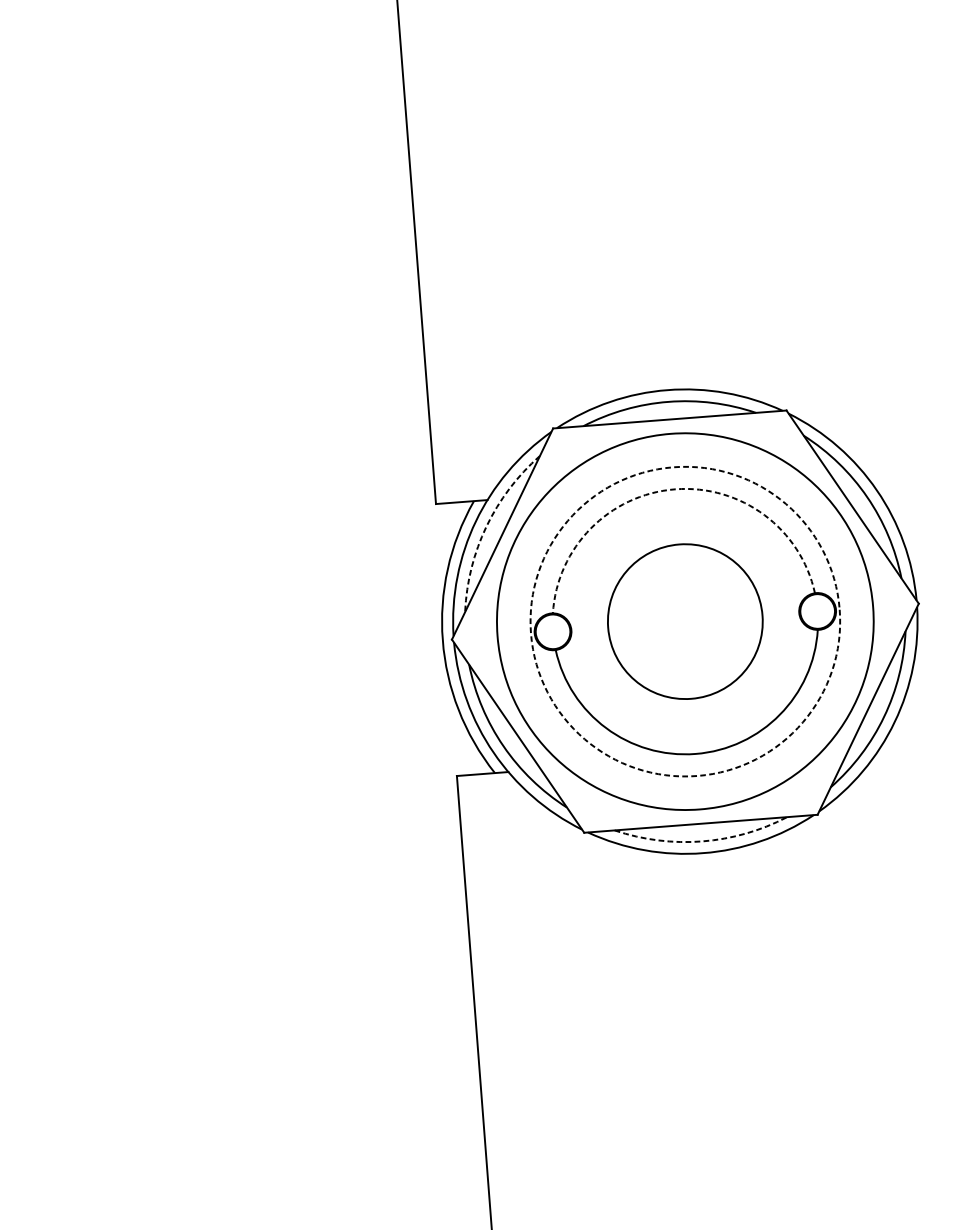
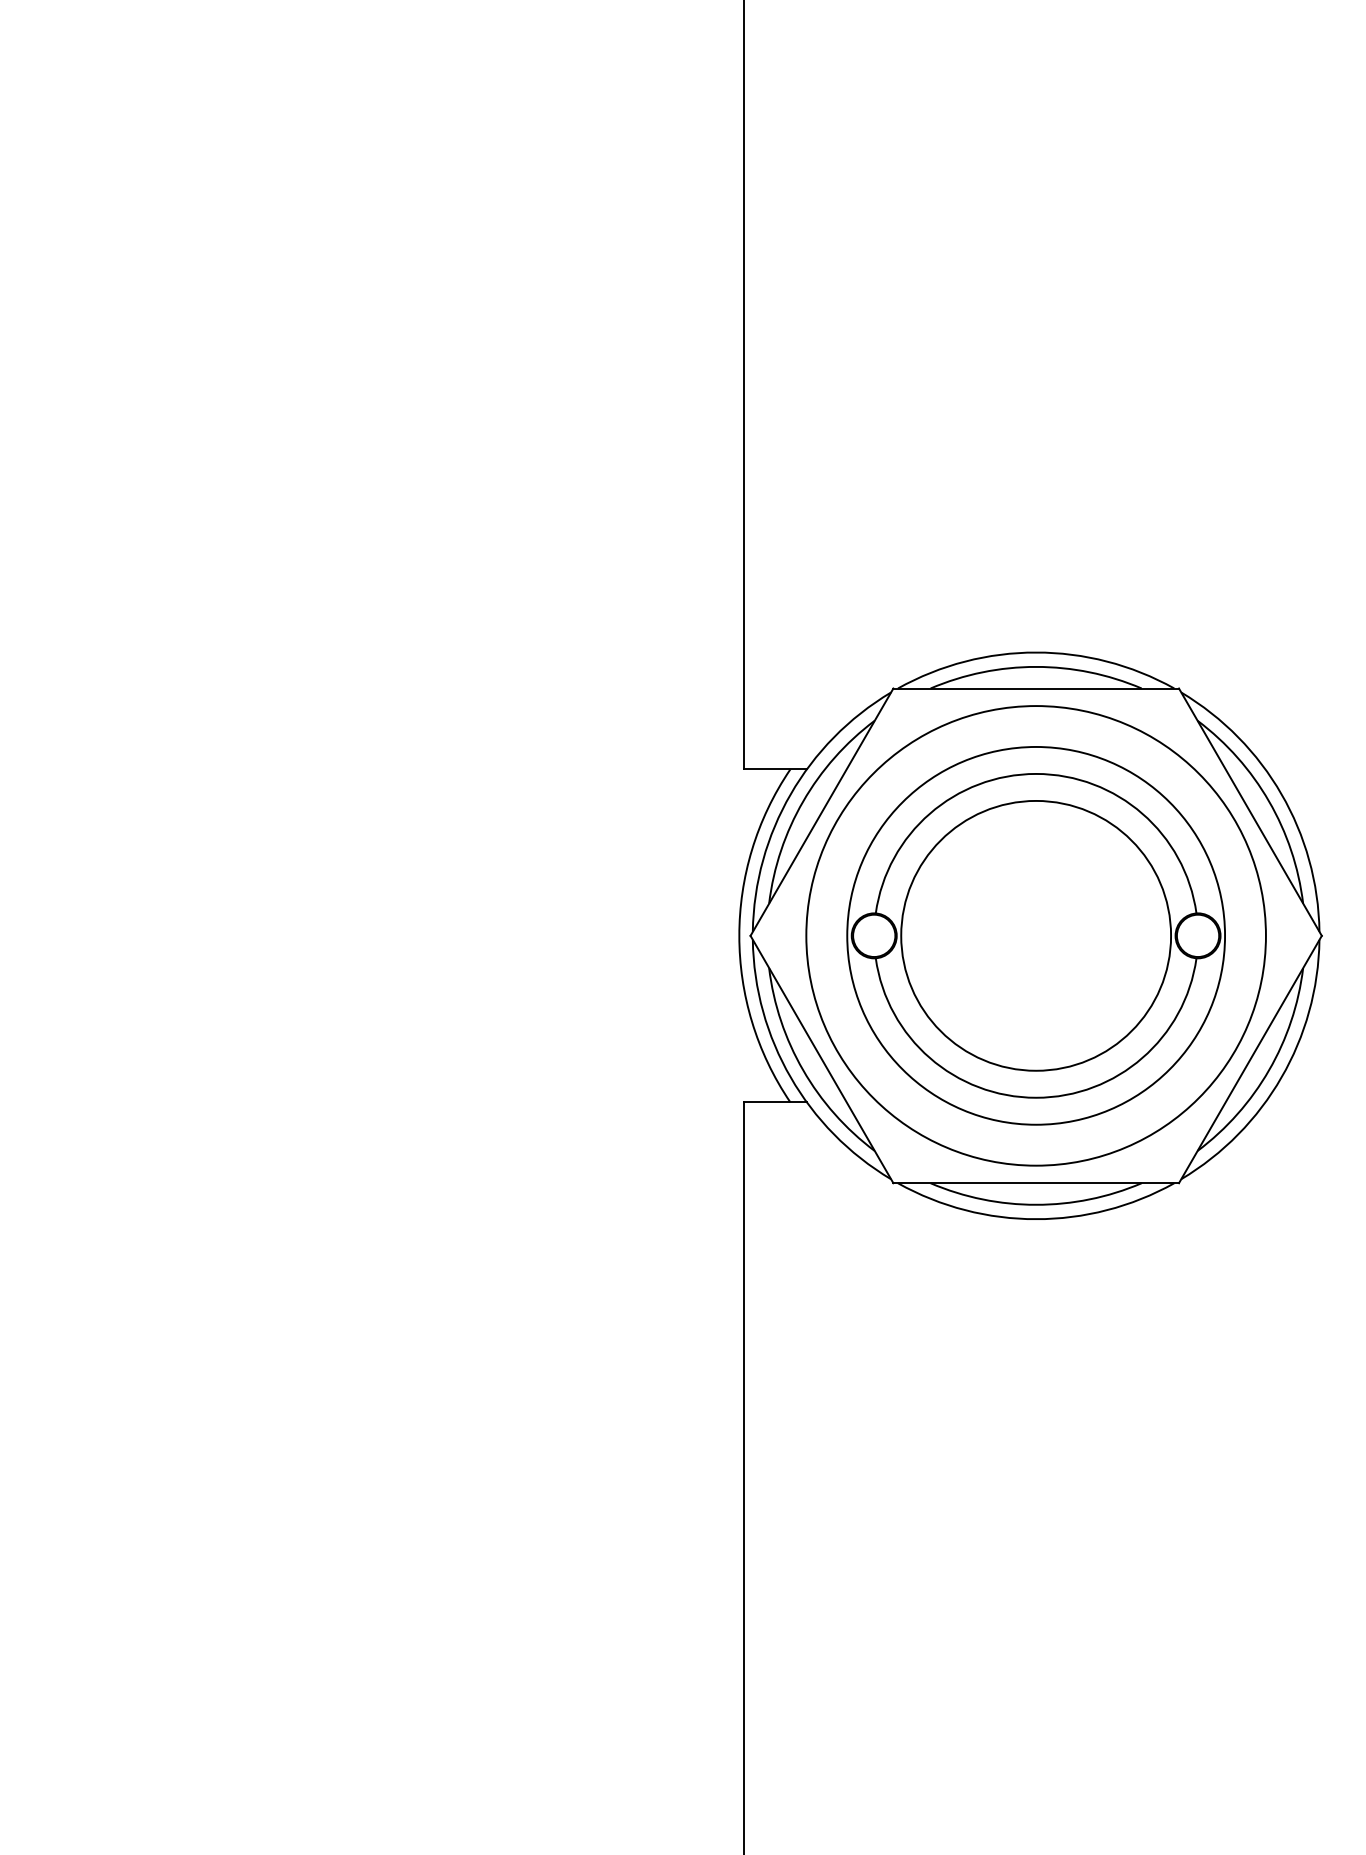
arc: (675, 488) -> (1036, 773), dashed -> solid
arc: (486, 526) -> (803, 801), dashed -> solid
circle: (685, 621) -> (1036, 935), dashed -> solid
circle: (685, 621) -> (1036, 935), size x1.43
arc: (702, 841) -> (1036, 1204), dashed -> solid

